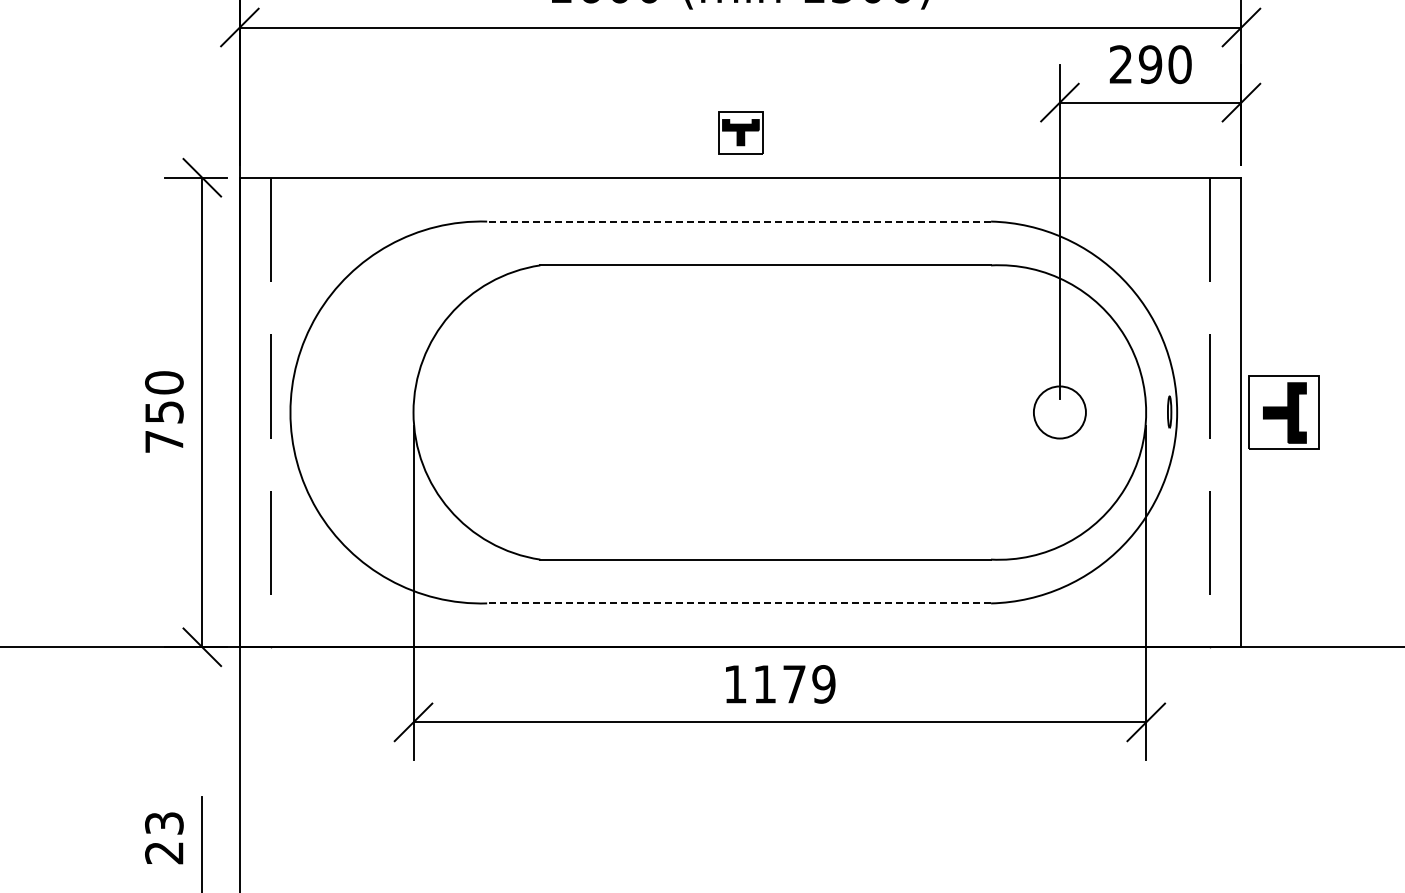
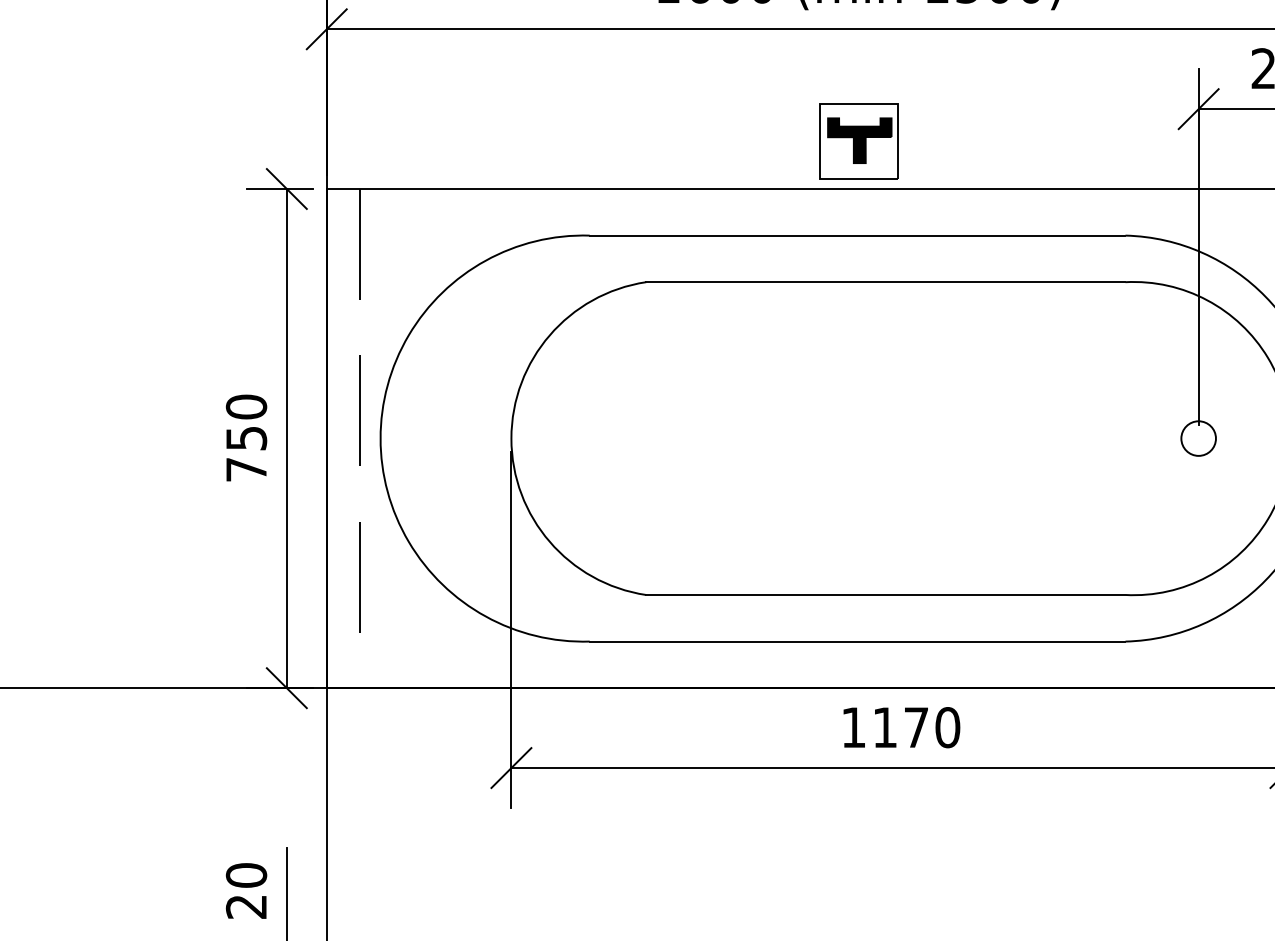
part: (740, 132) -> (859, 140), size x1.67
line: (739, 221) -> (858, 235), dashed -> solid
circle: (1059, 412) -> (1198, 438), size x0.62
line: (739, 603) -> (858, 641), dashed -> solid
text: (823, 684) -> (947, 727), 1179 -> 1170
text: (164, 823) -> (246, 875), 23 -> 20

